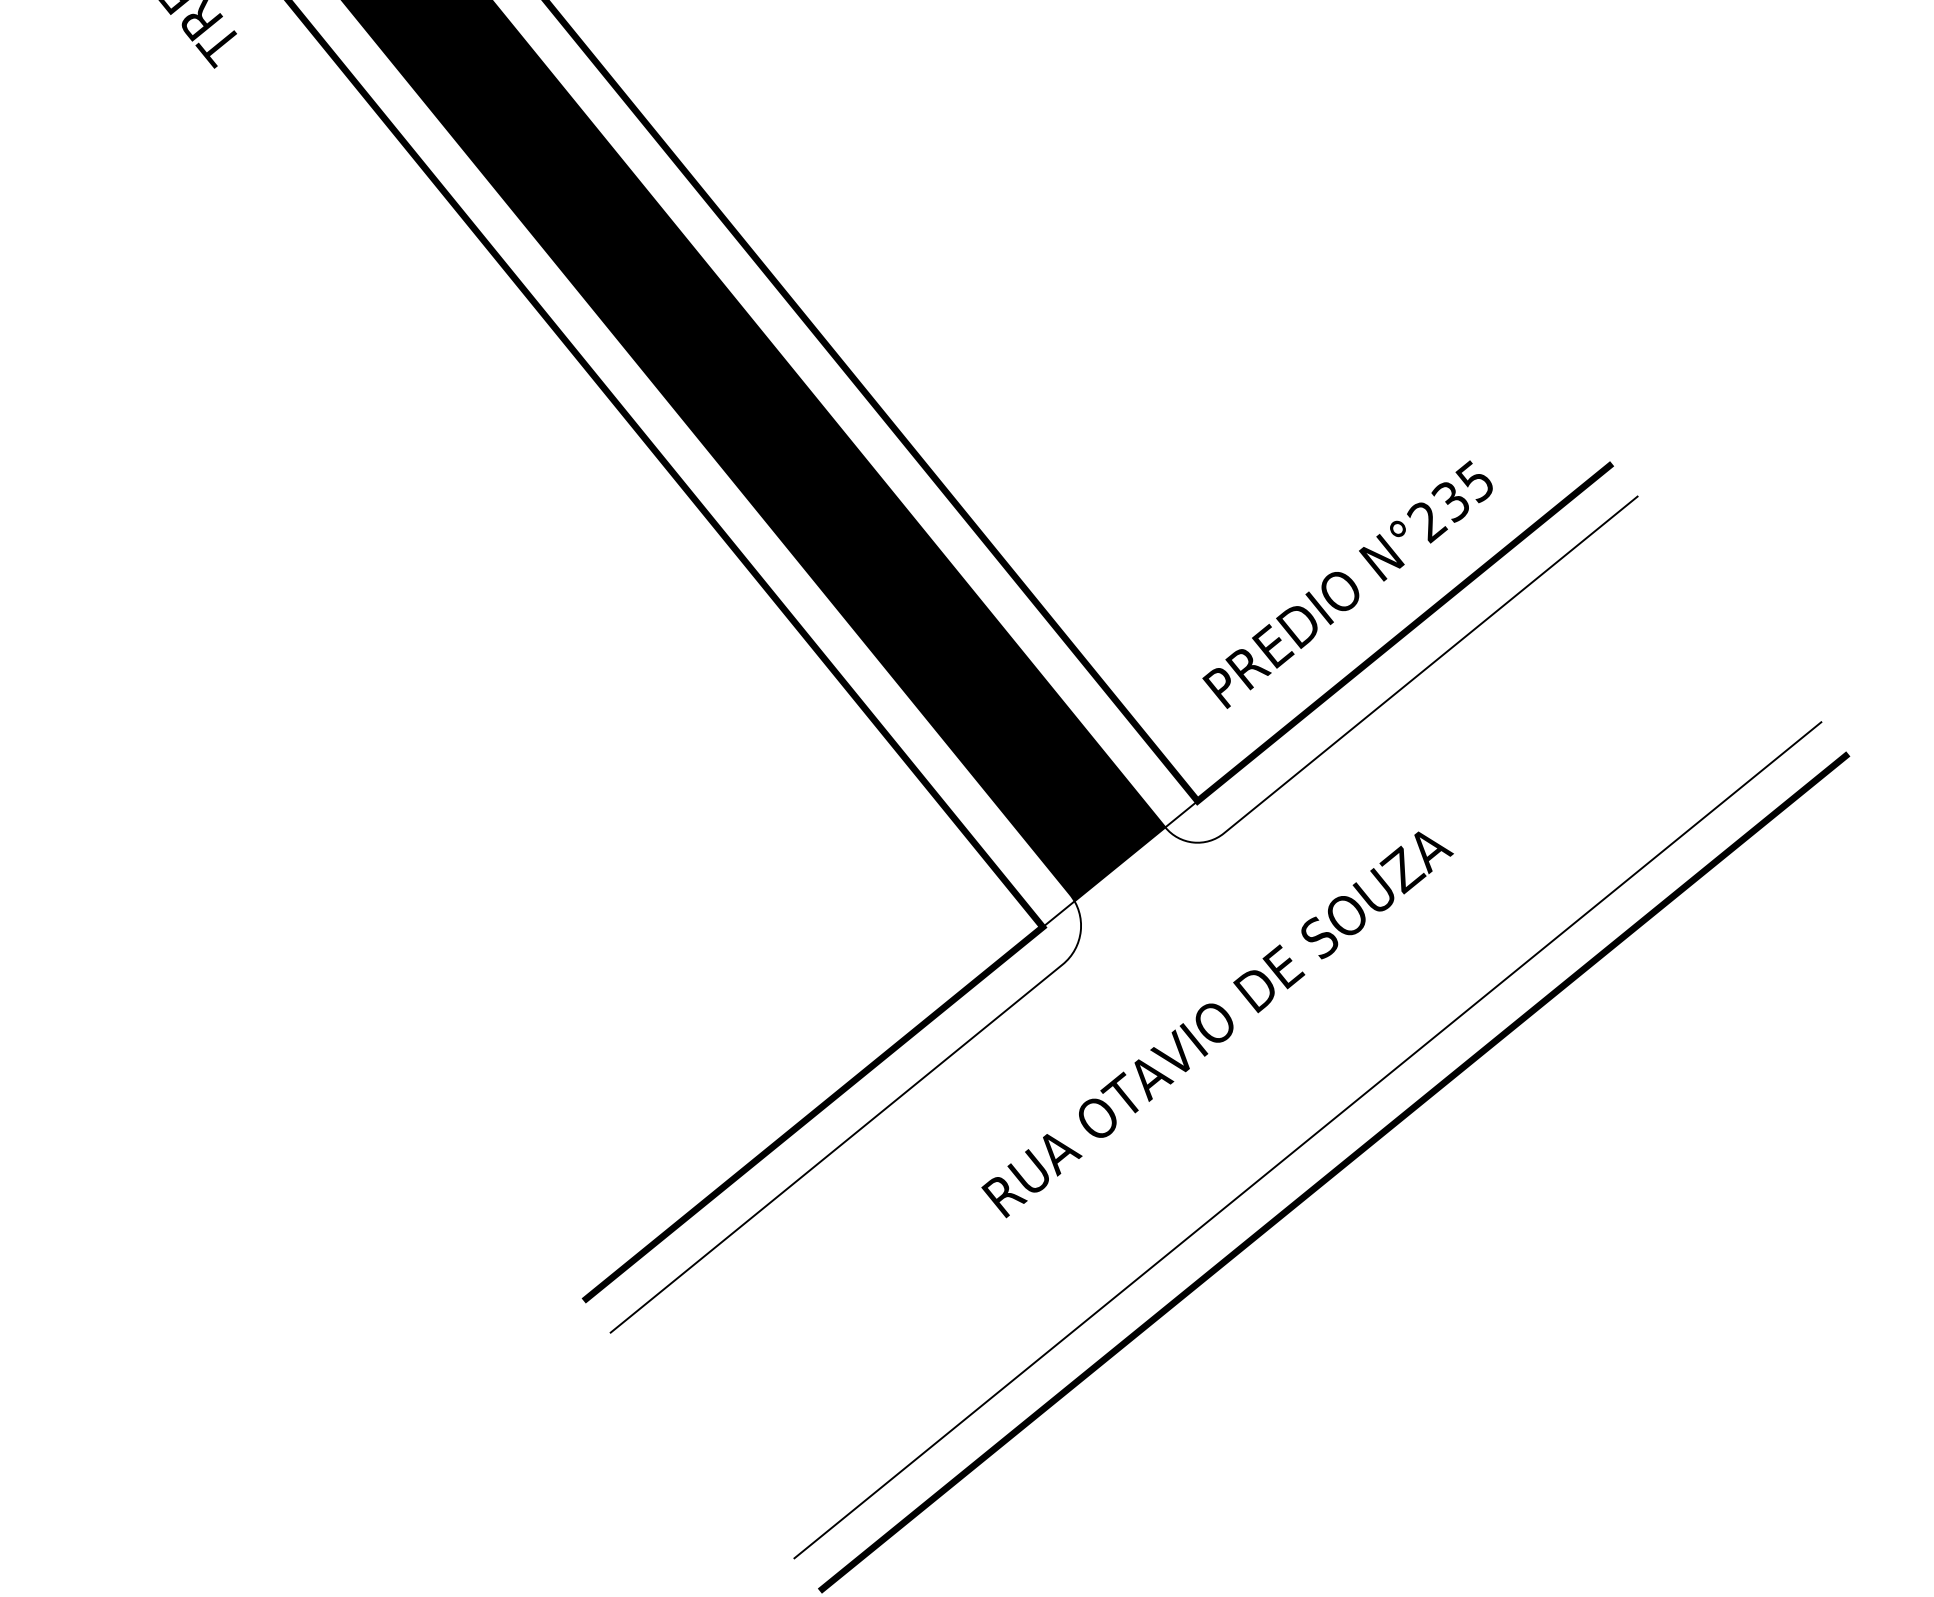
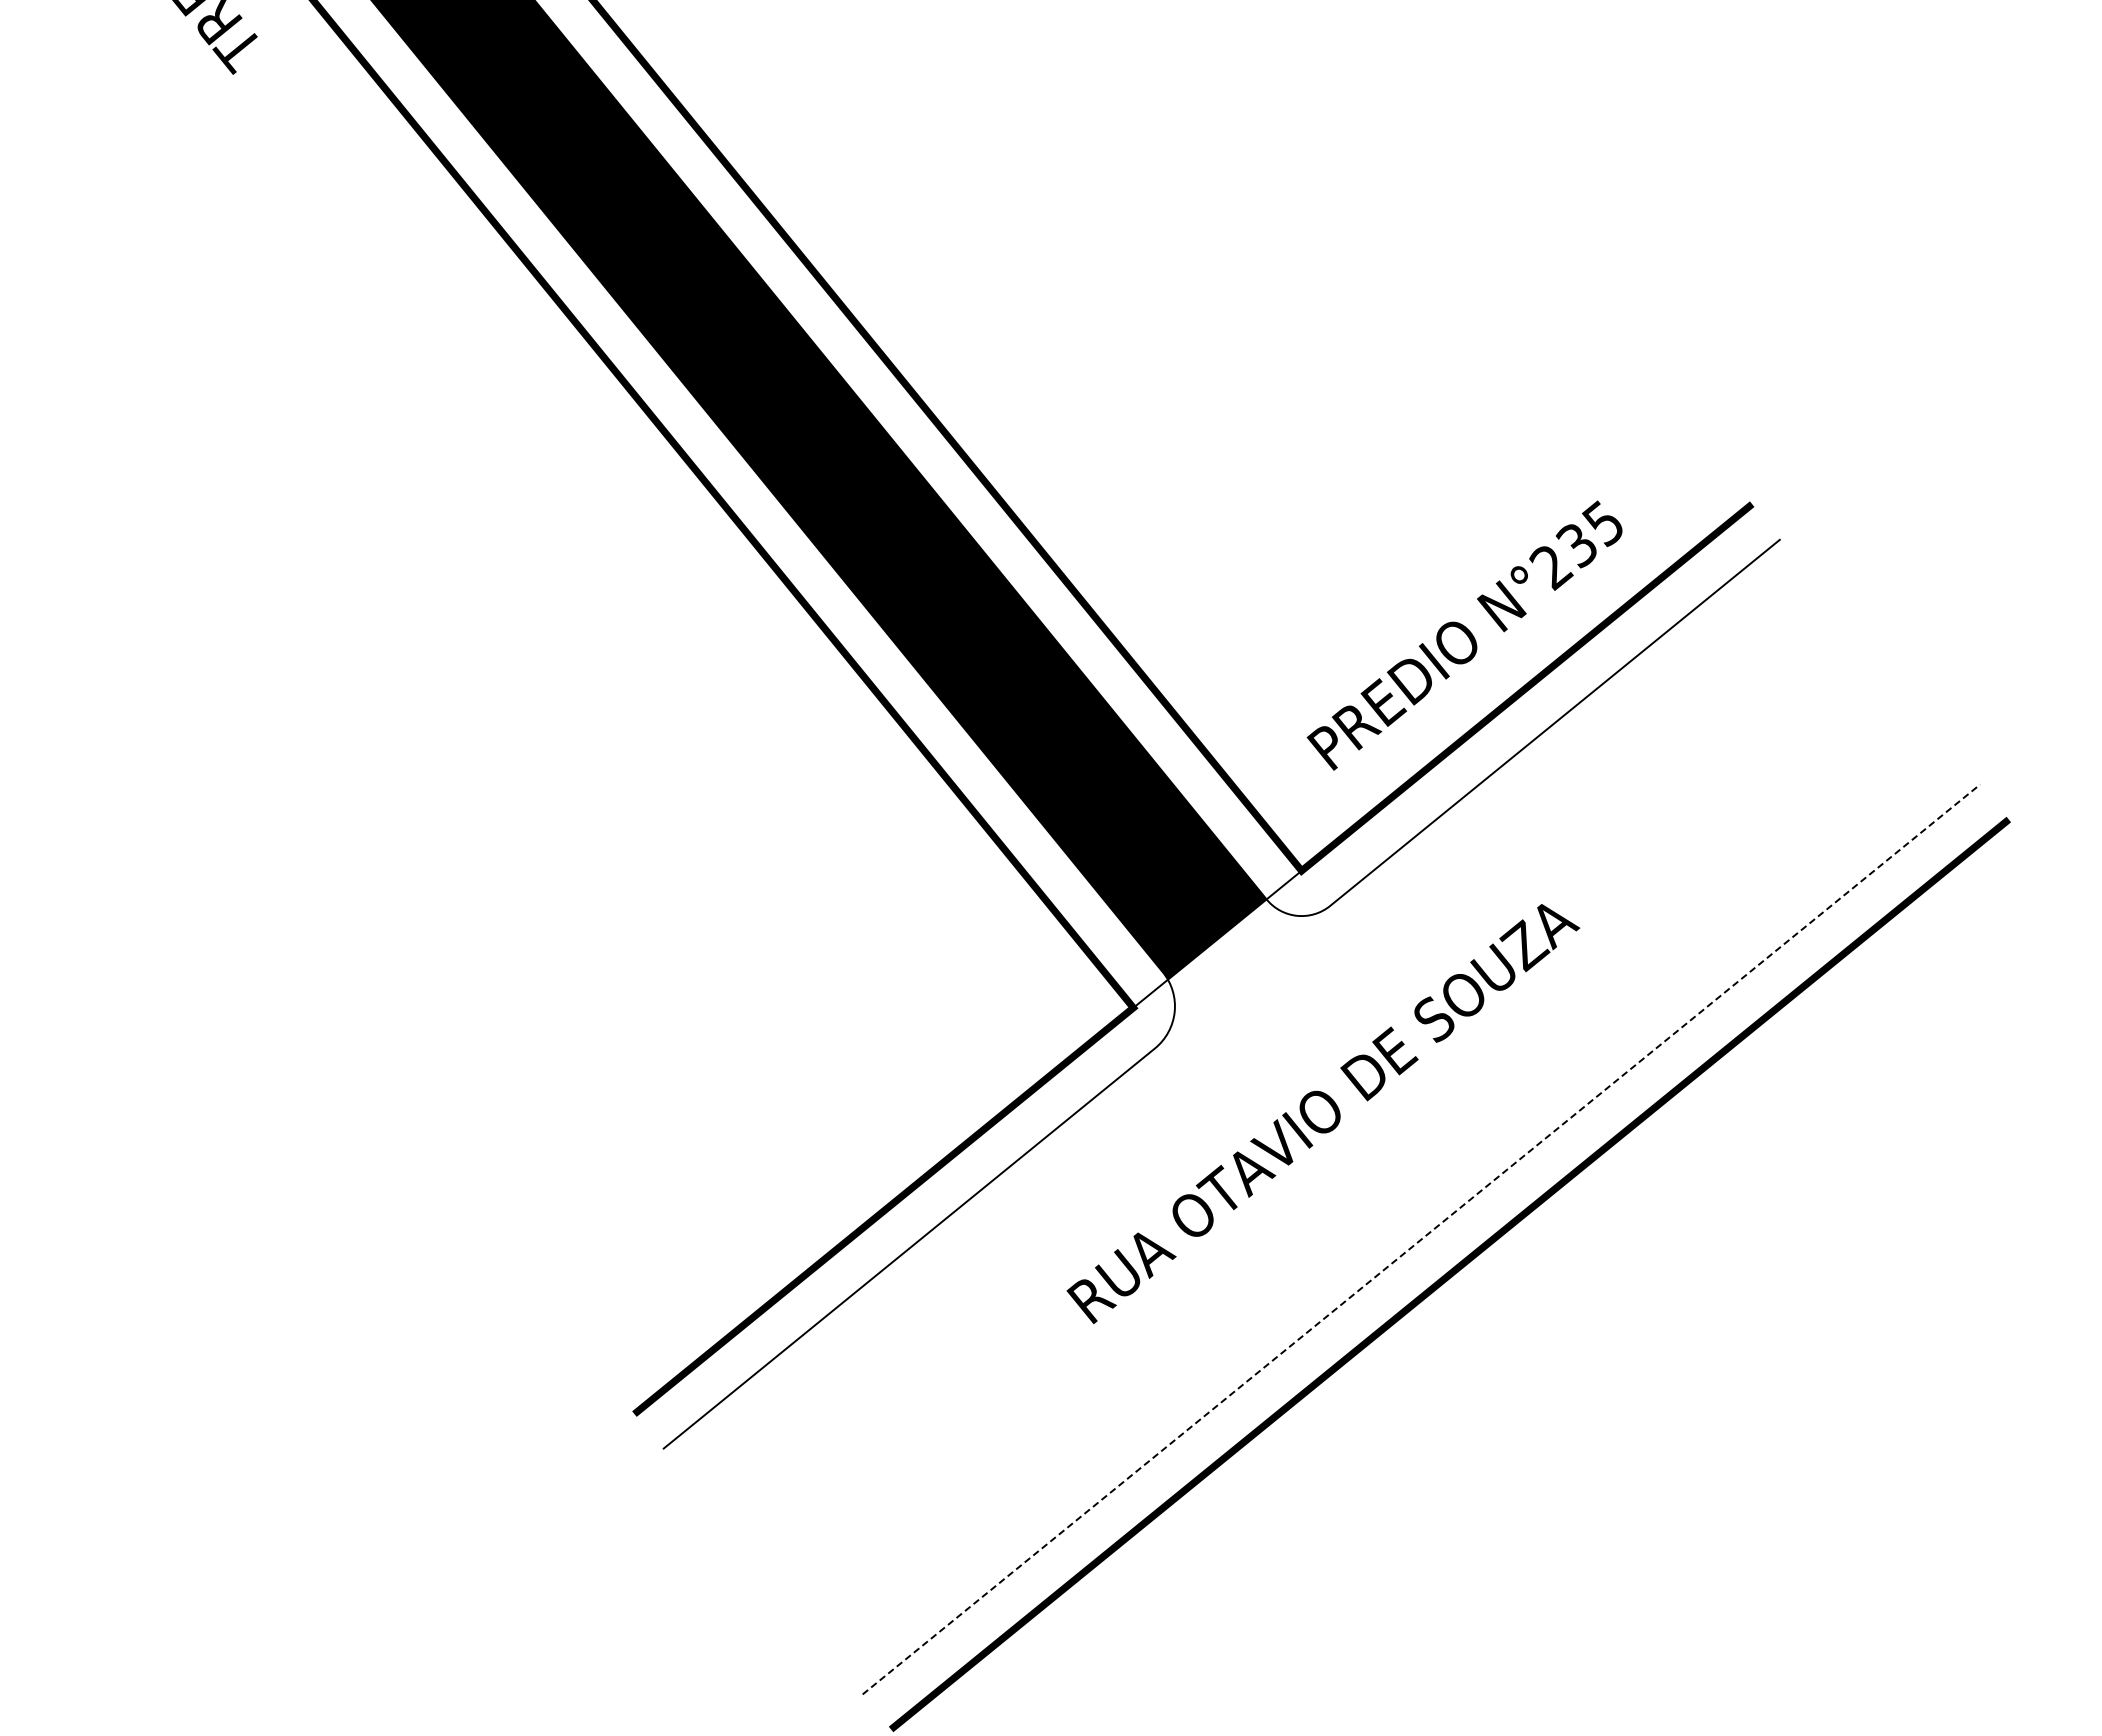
line: (1307, 1140) -> (1421, 1239), solid -> dashed

